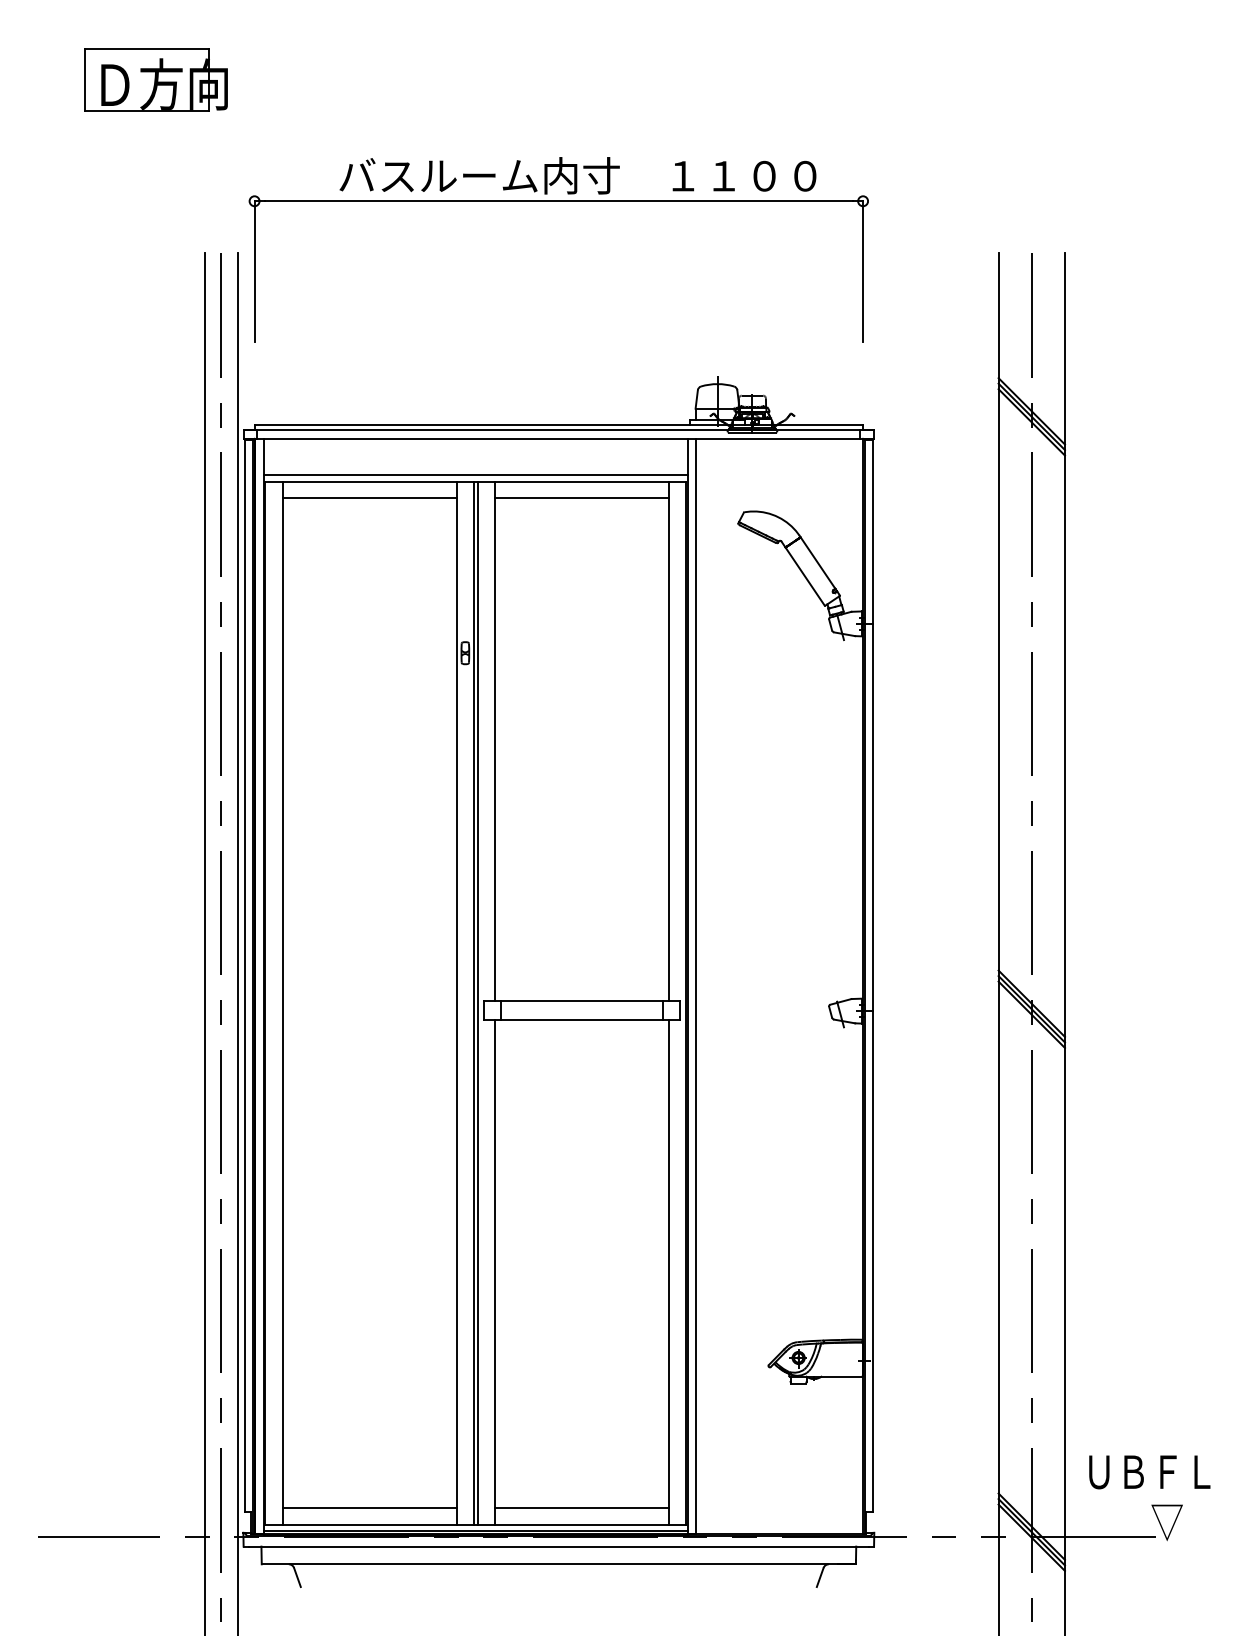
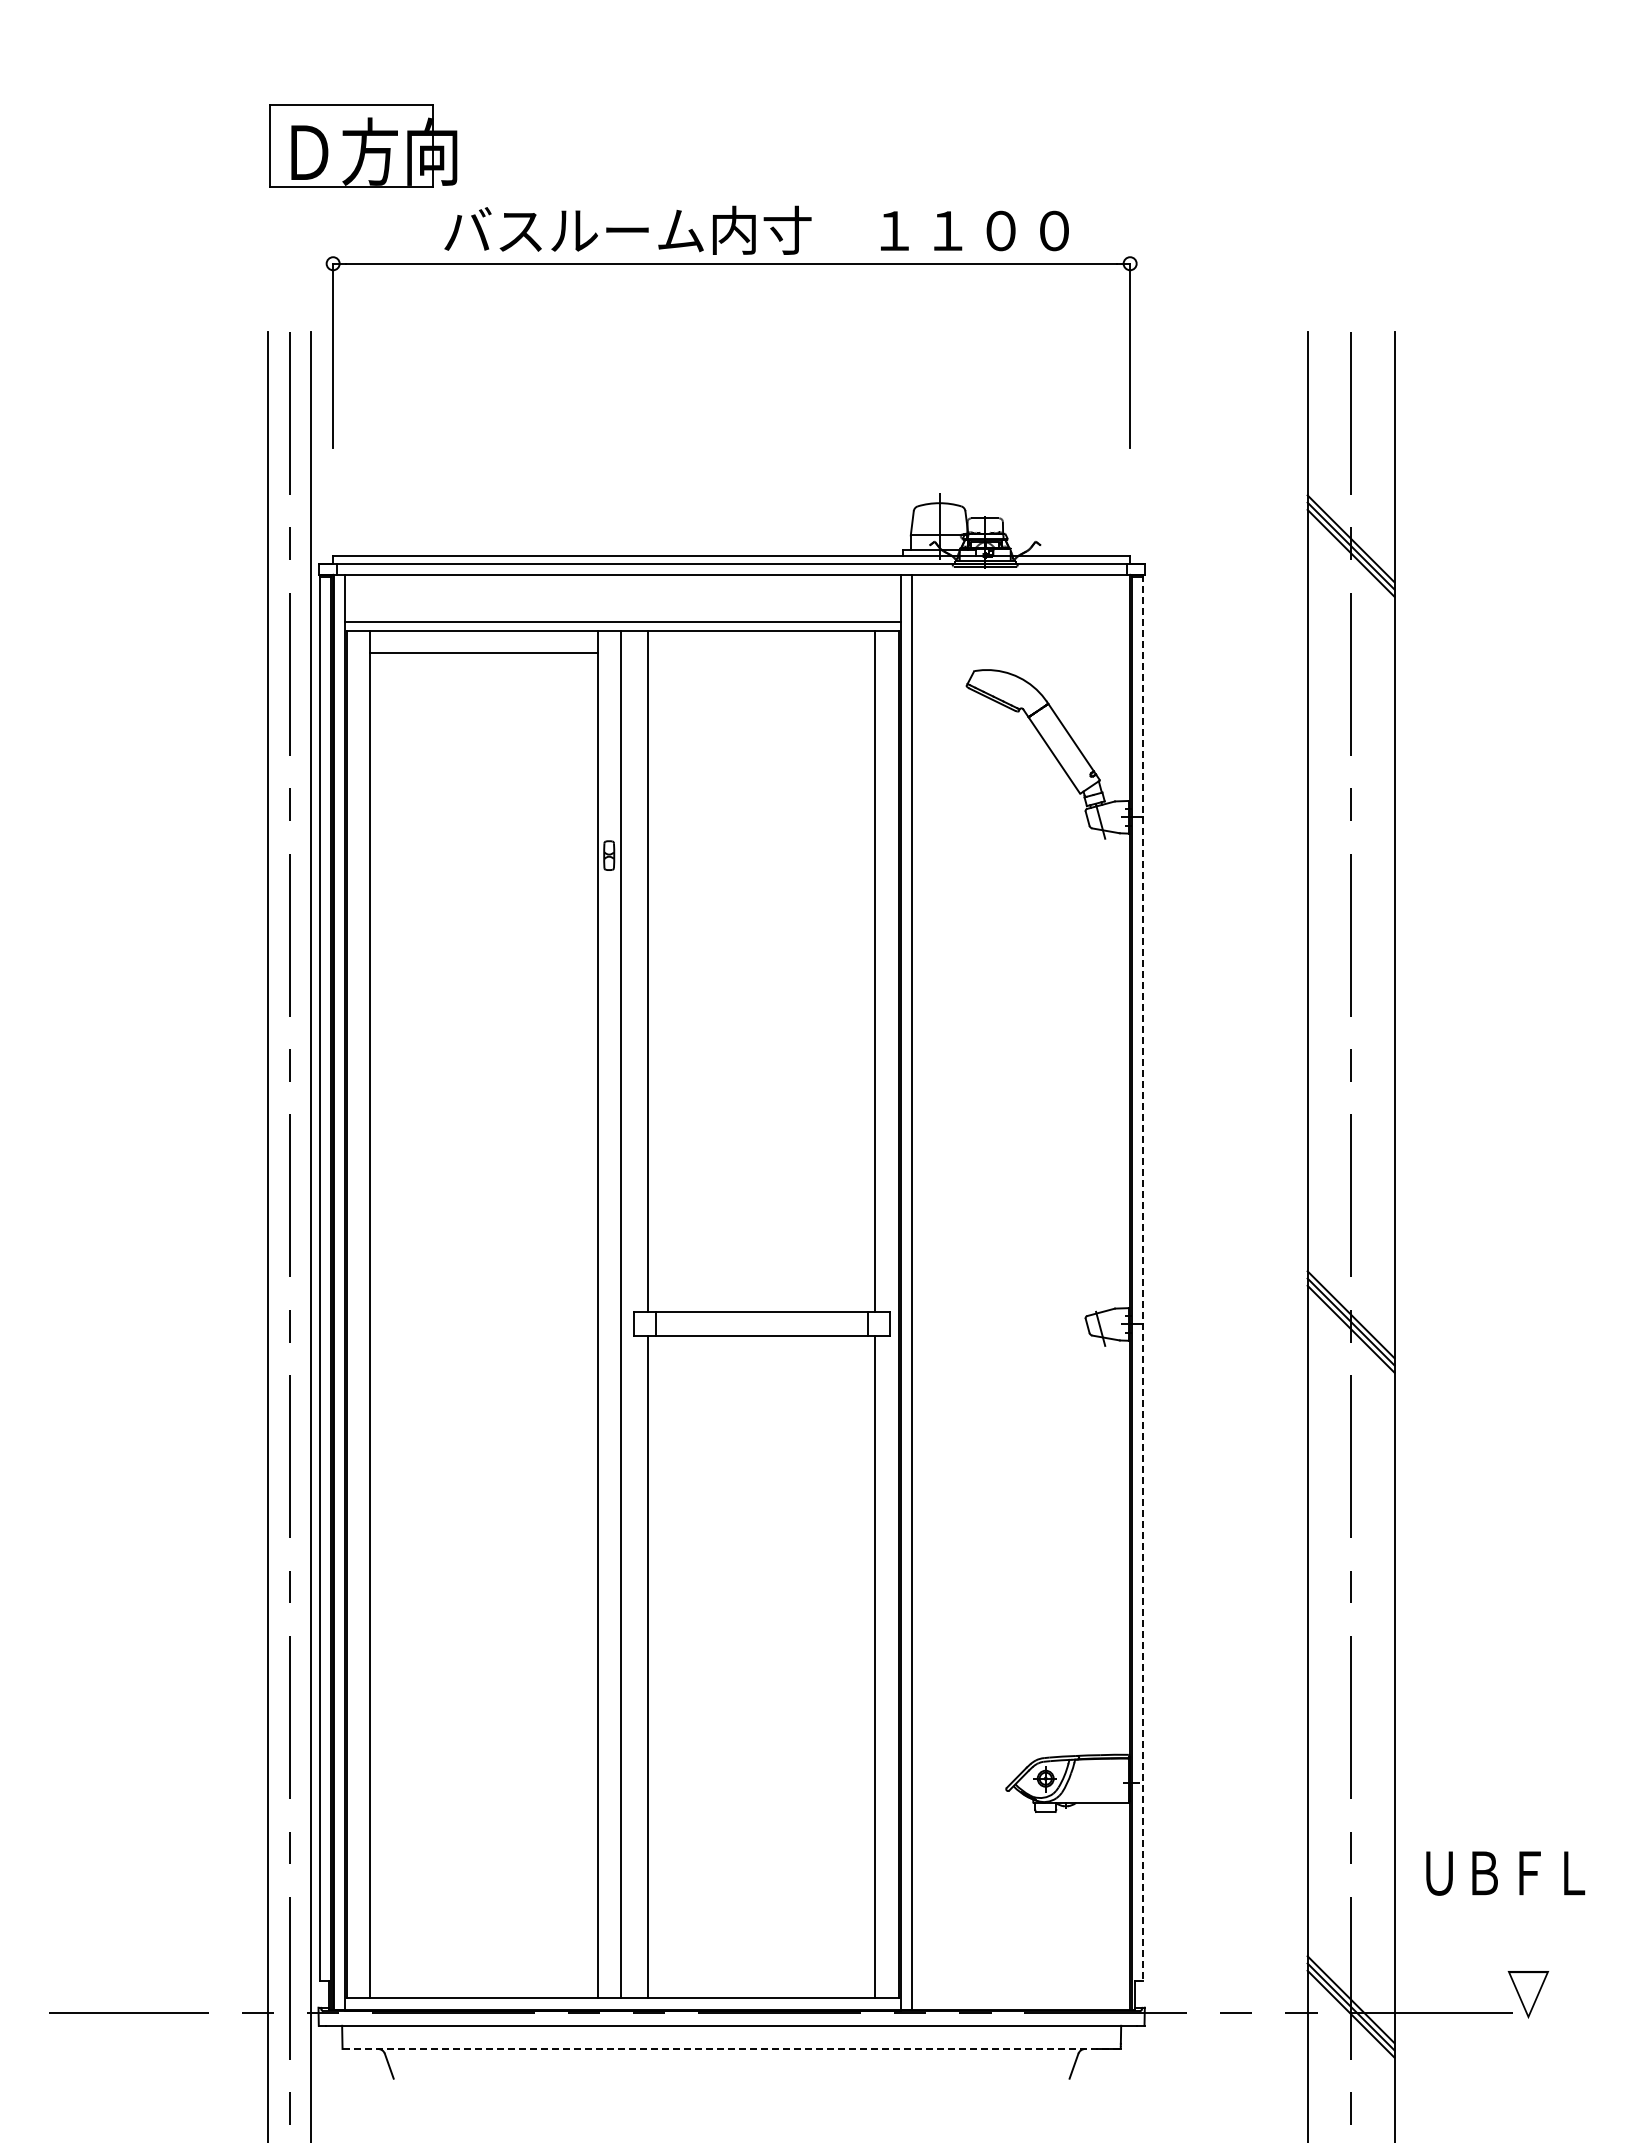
part: (156, 79) -> (363, 145), moved
line: (581, 498) -> (761, 652), removed
line: (873, 976) -> (1143, 1278), solid -> dashed
line: (477, 1003) -> (625, 1314), removed
text: (1149, 1472) -> (1505, 1873), moved
line: (369, 1508) -> (483, 1975), removed
line: (581, 1508) -> (761, 1975), removed
line: (475, 1530) -> (622, 2004), removed
line: (559, 1563) -> (732, 2048), solid -> dashed

